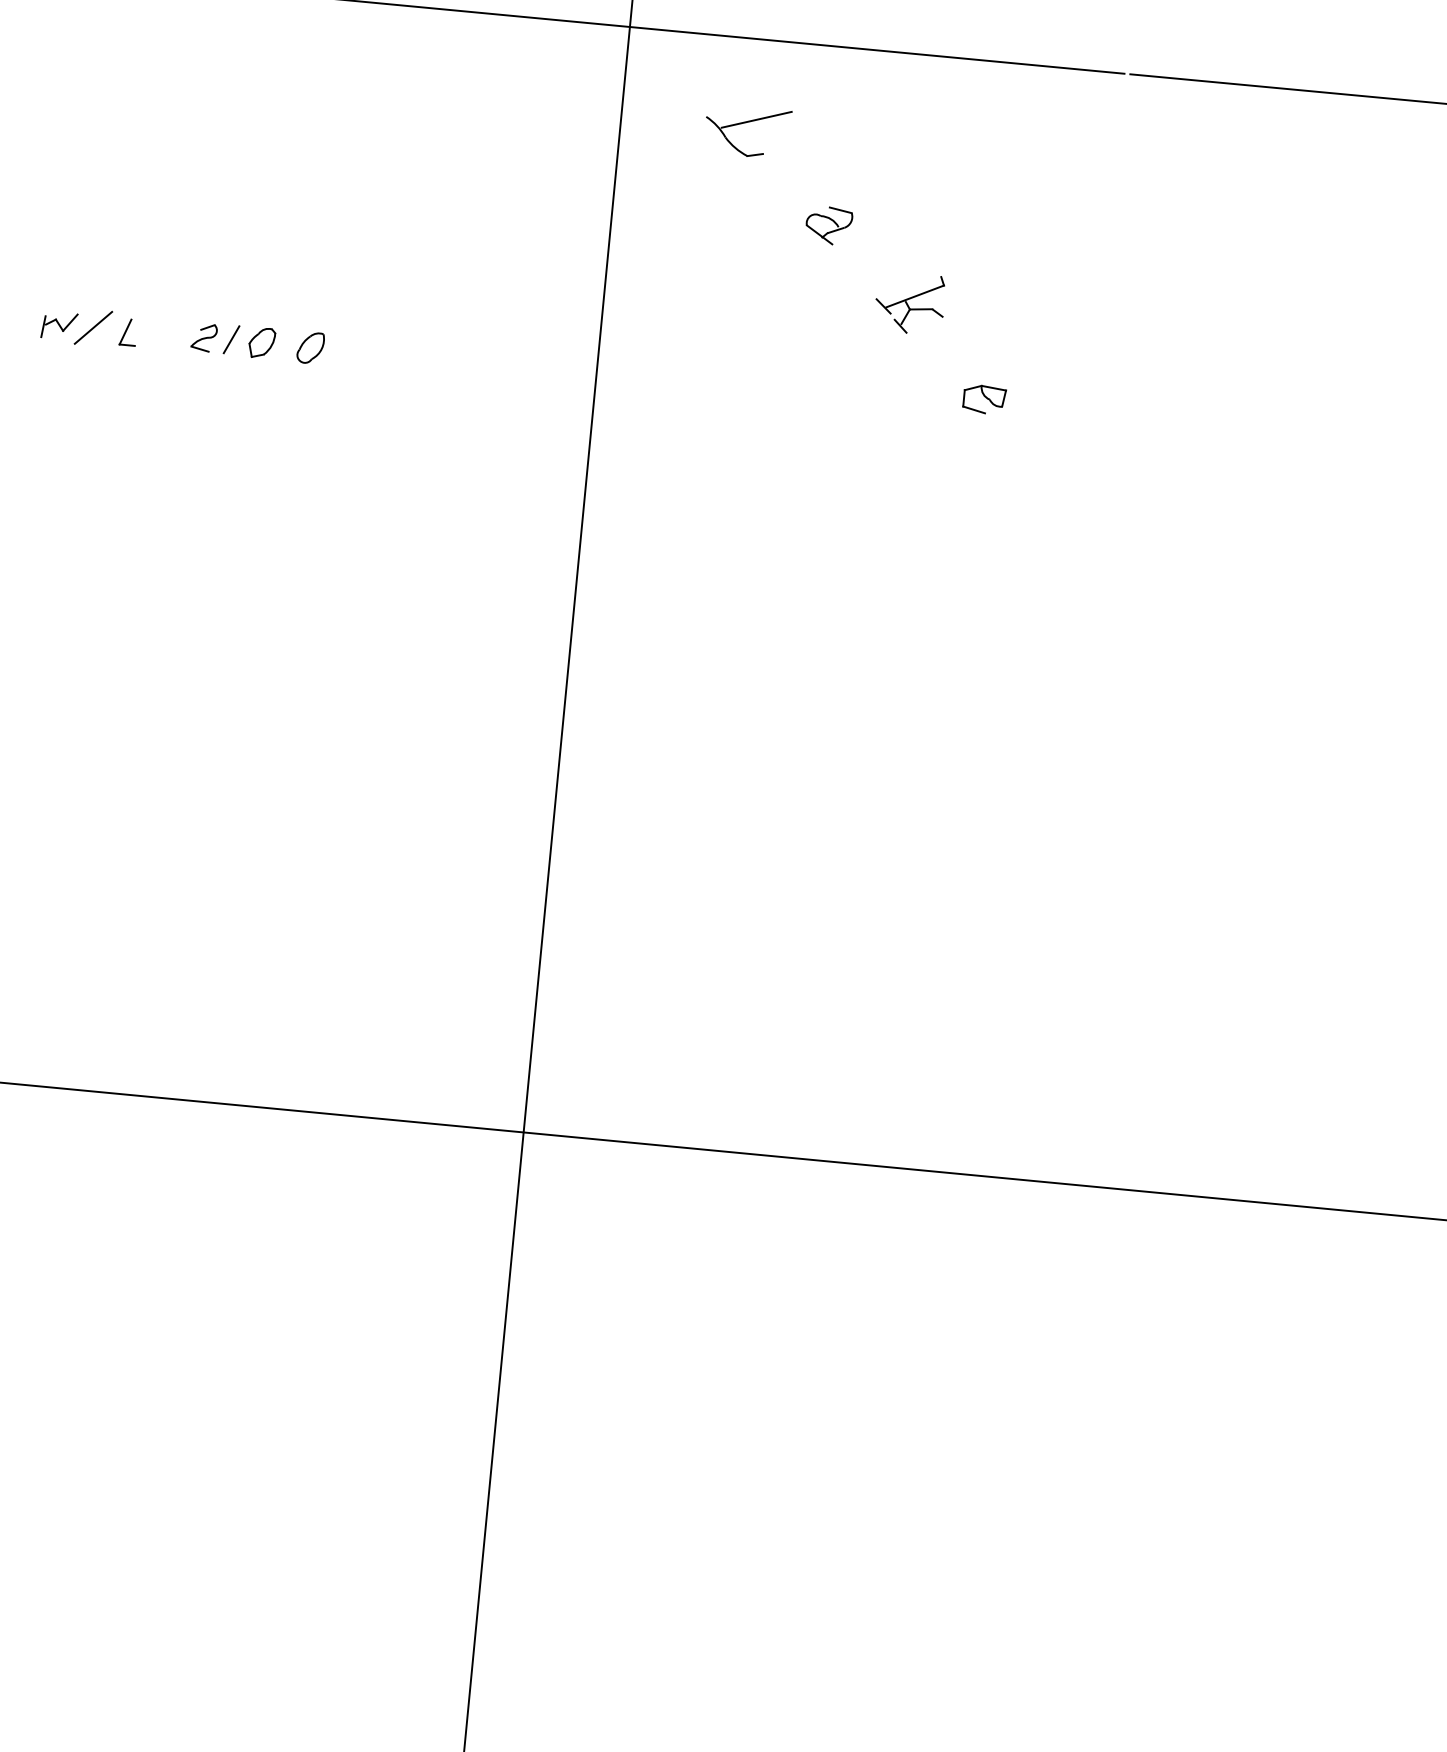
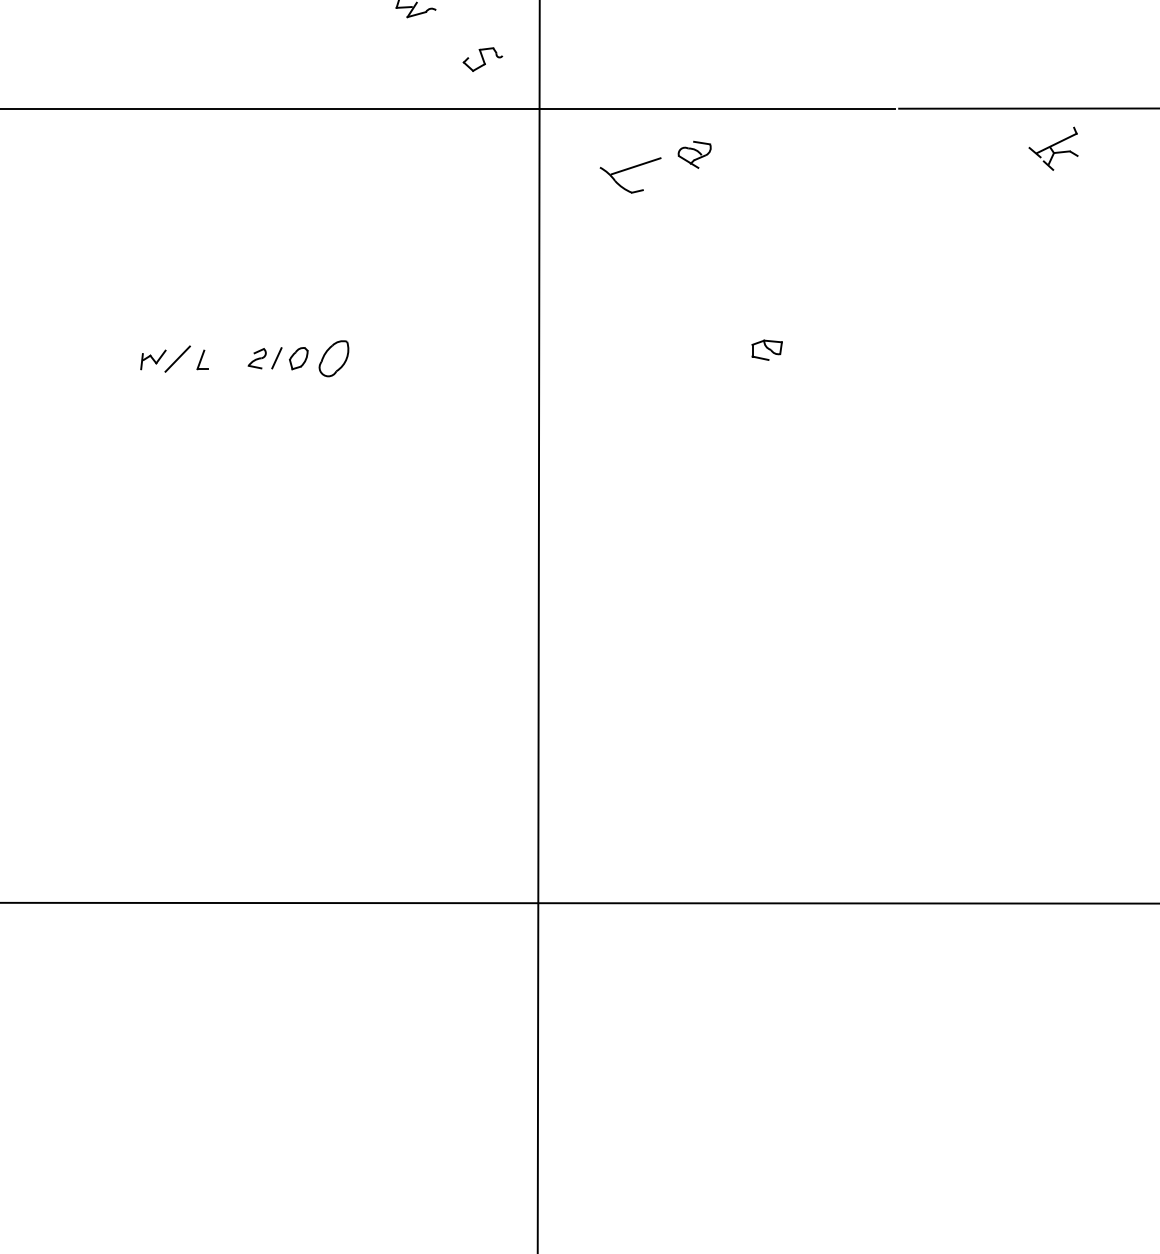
part: (828, 225) -> (694, 154), moved
part: (909, 303) -> (1053, 148), moved
part: (310, 347) -> (333, 358), size x1.6
part: (983, 398) -> (766, 349), moved

